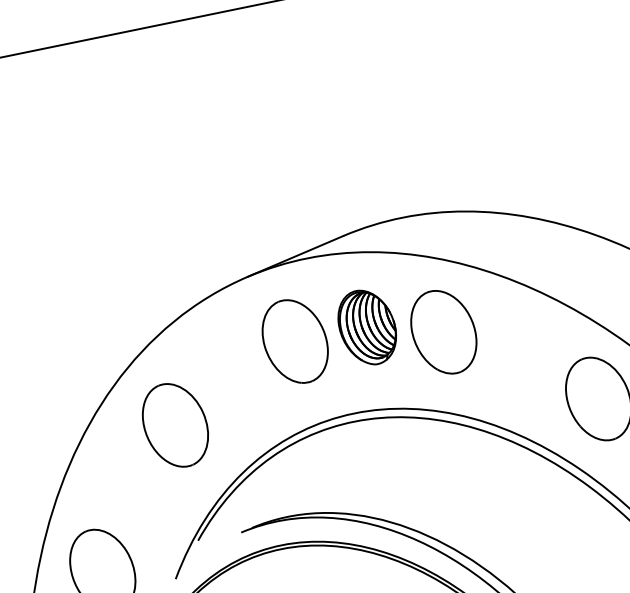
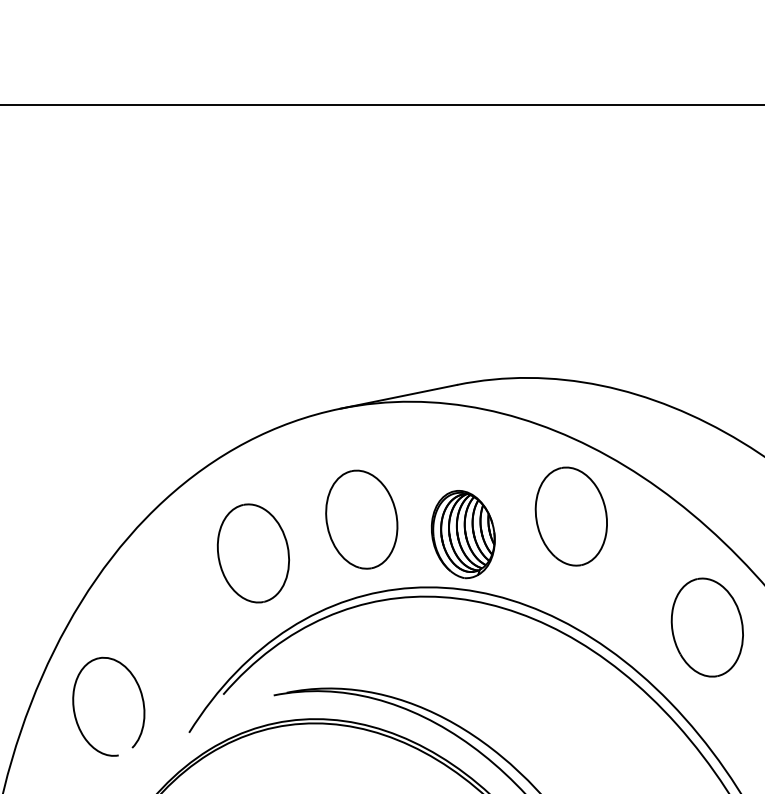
part: (366, 327) -> (462, 534), moved
part: (443, 332) -> (570, 516), moved
part: (294, 341) -> (361, 519), moved
part: (174, 425) -> (252, 553), moved

